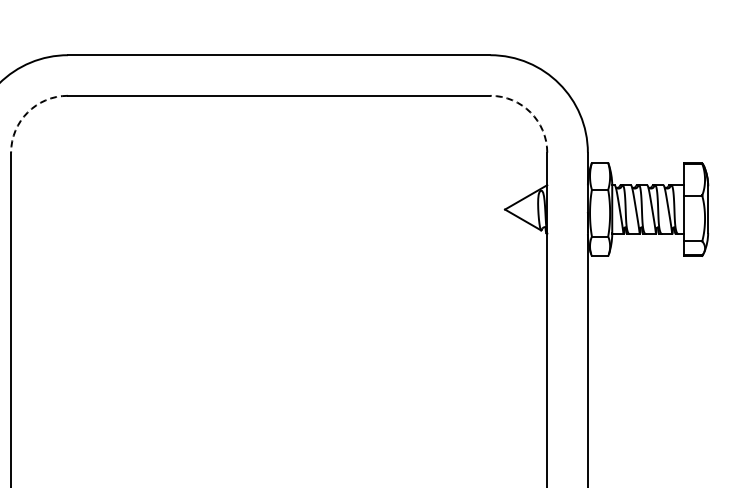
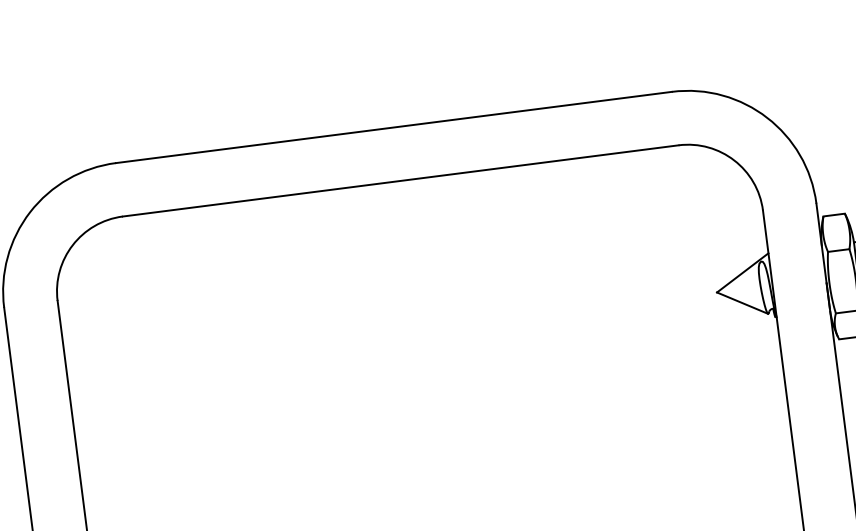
arc: (27, 112) -> (72, 245), dashed -> solid
arc: (530, 112) -> (734, 160), dashed -> solid

